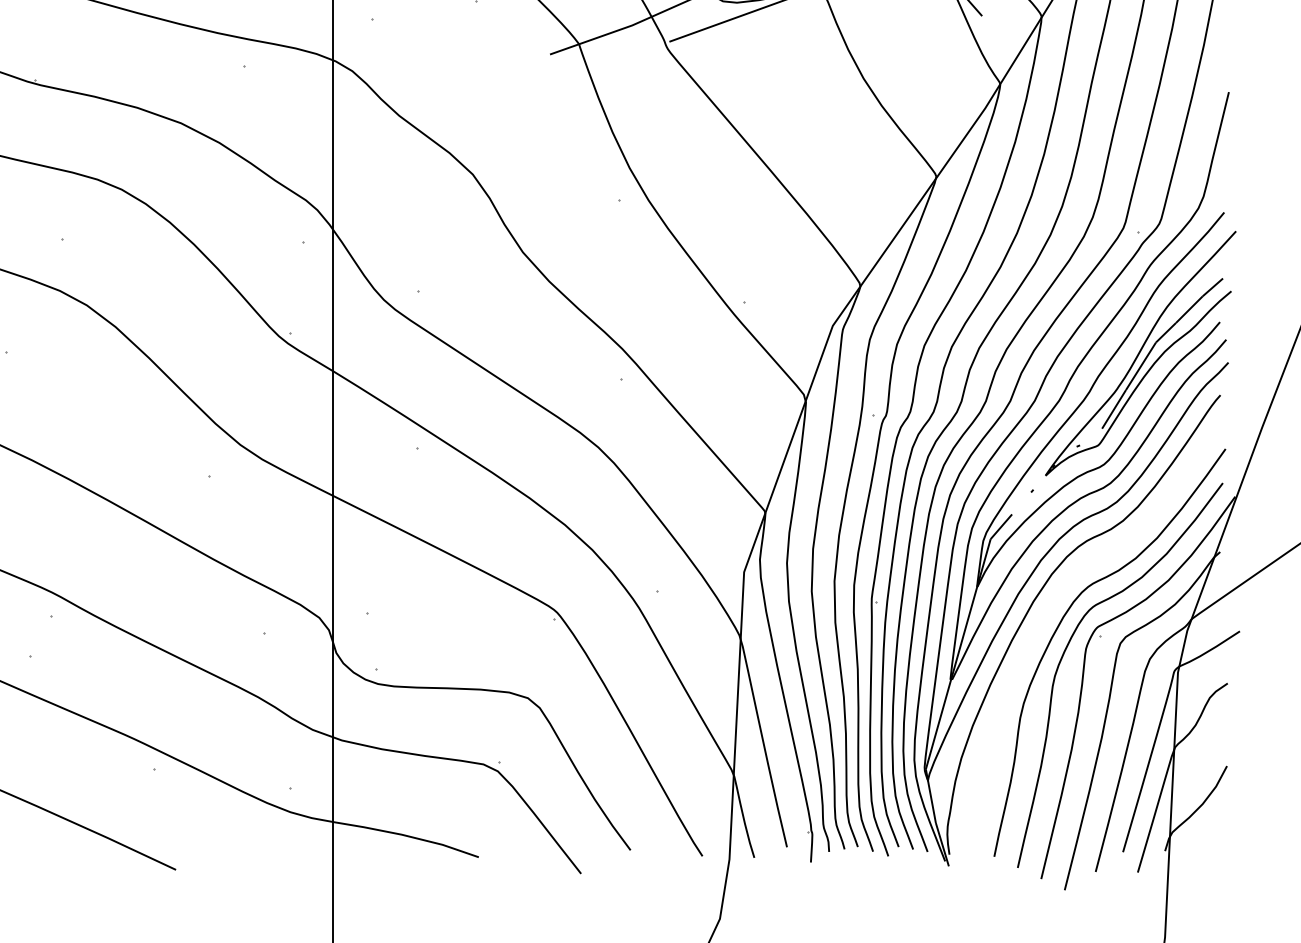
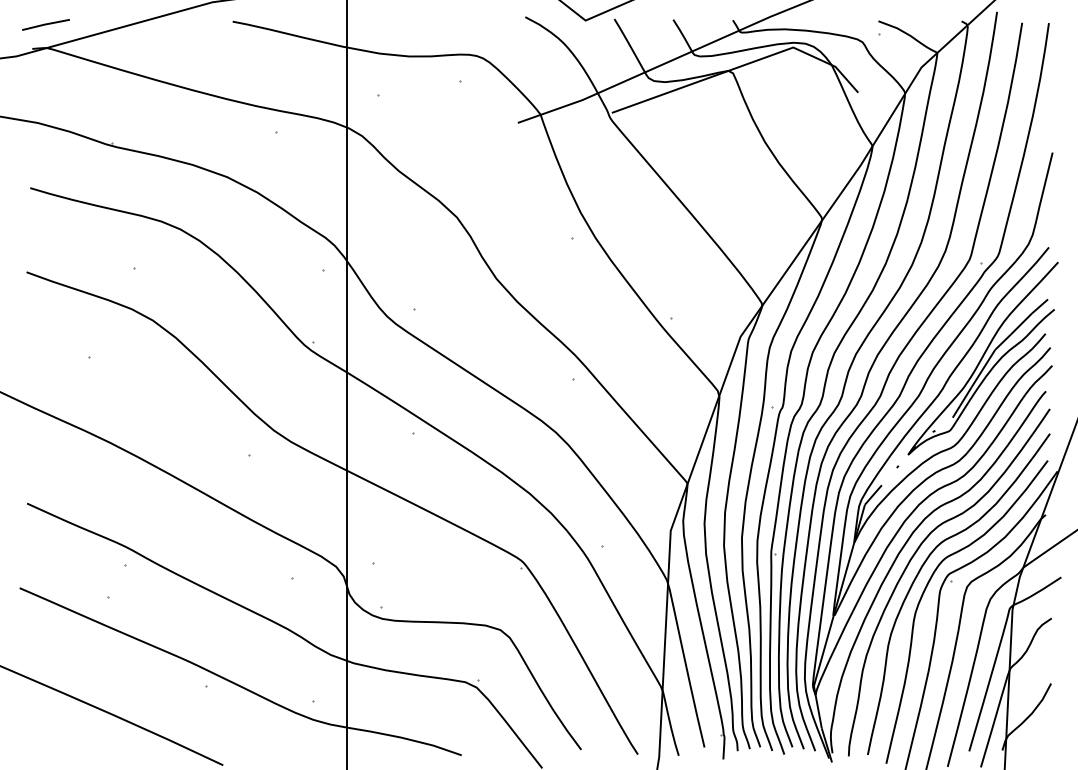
curve: (1052, 606) -> (913, 557), added

